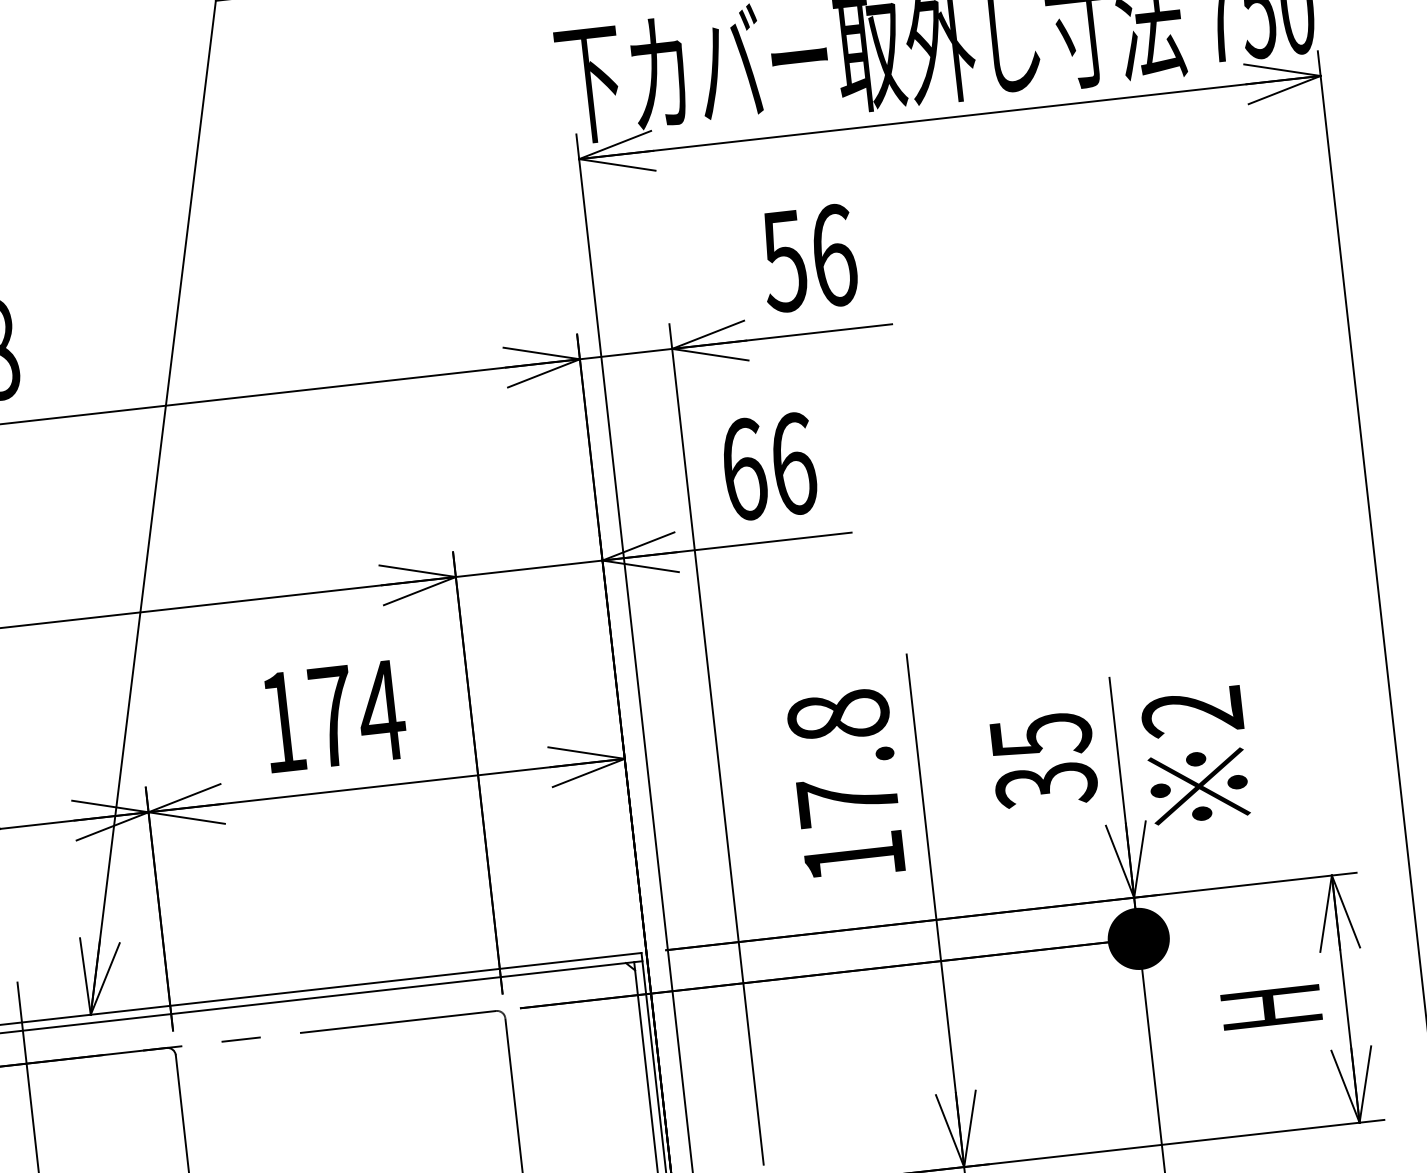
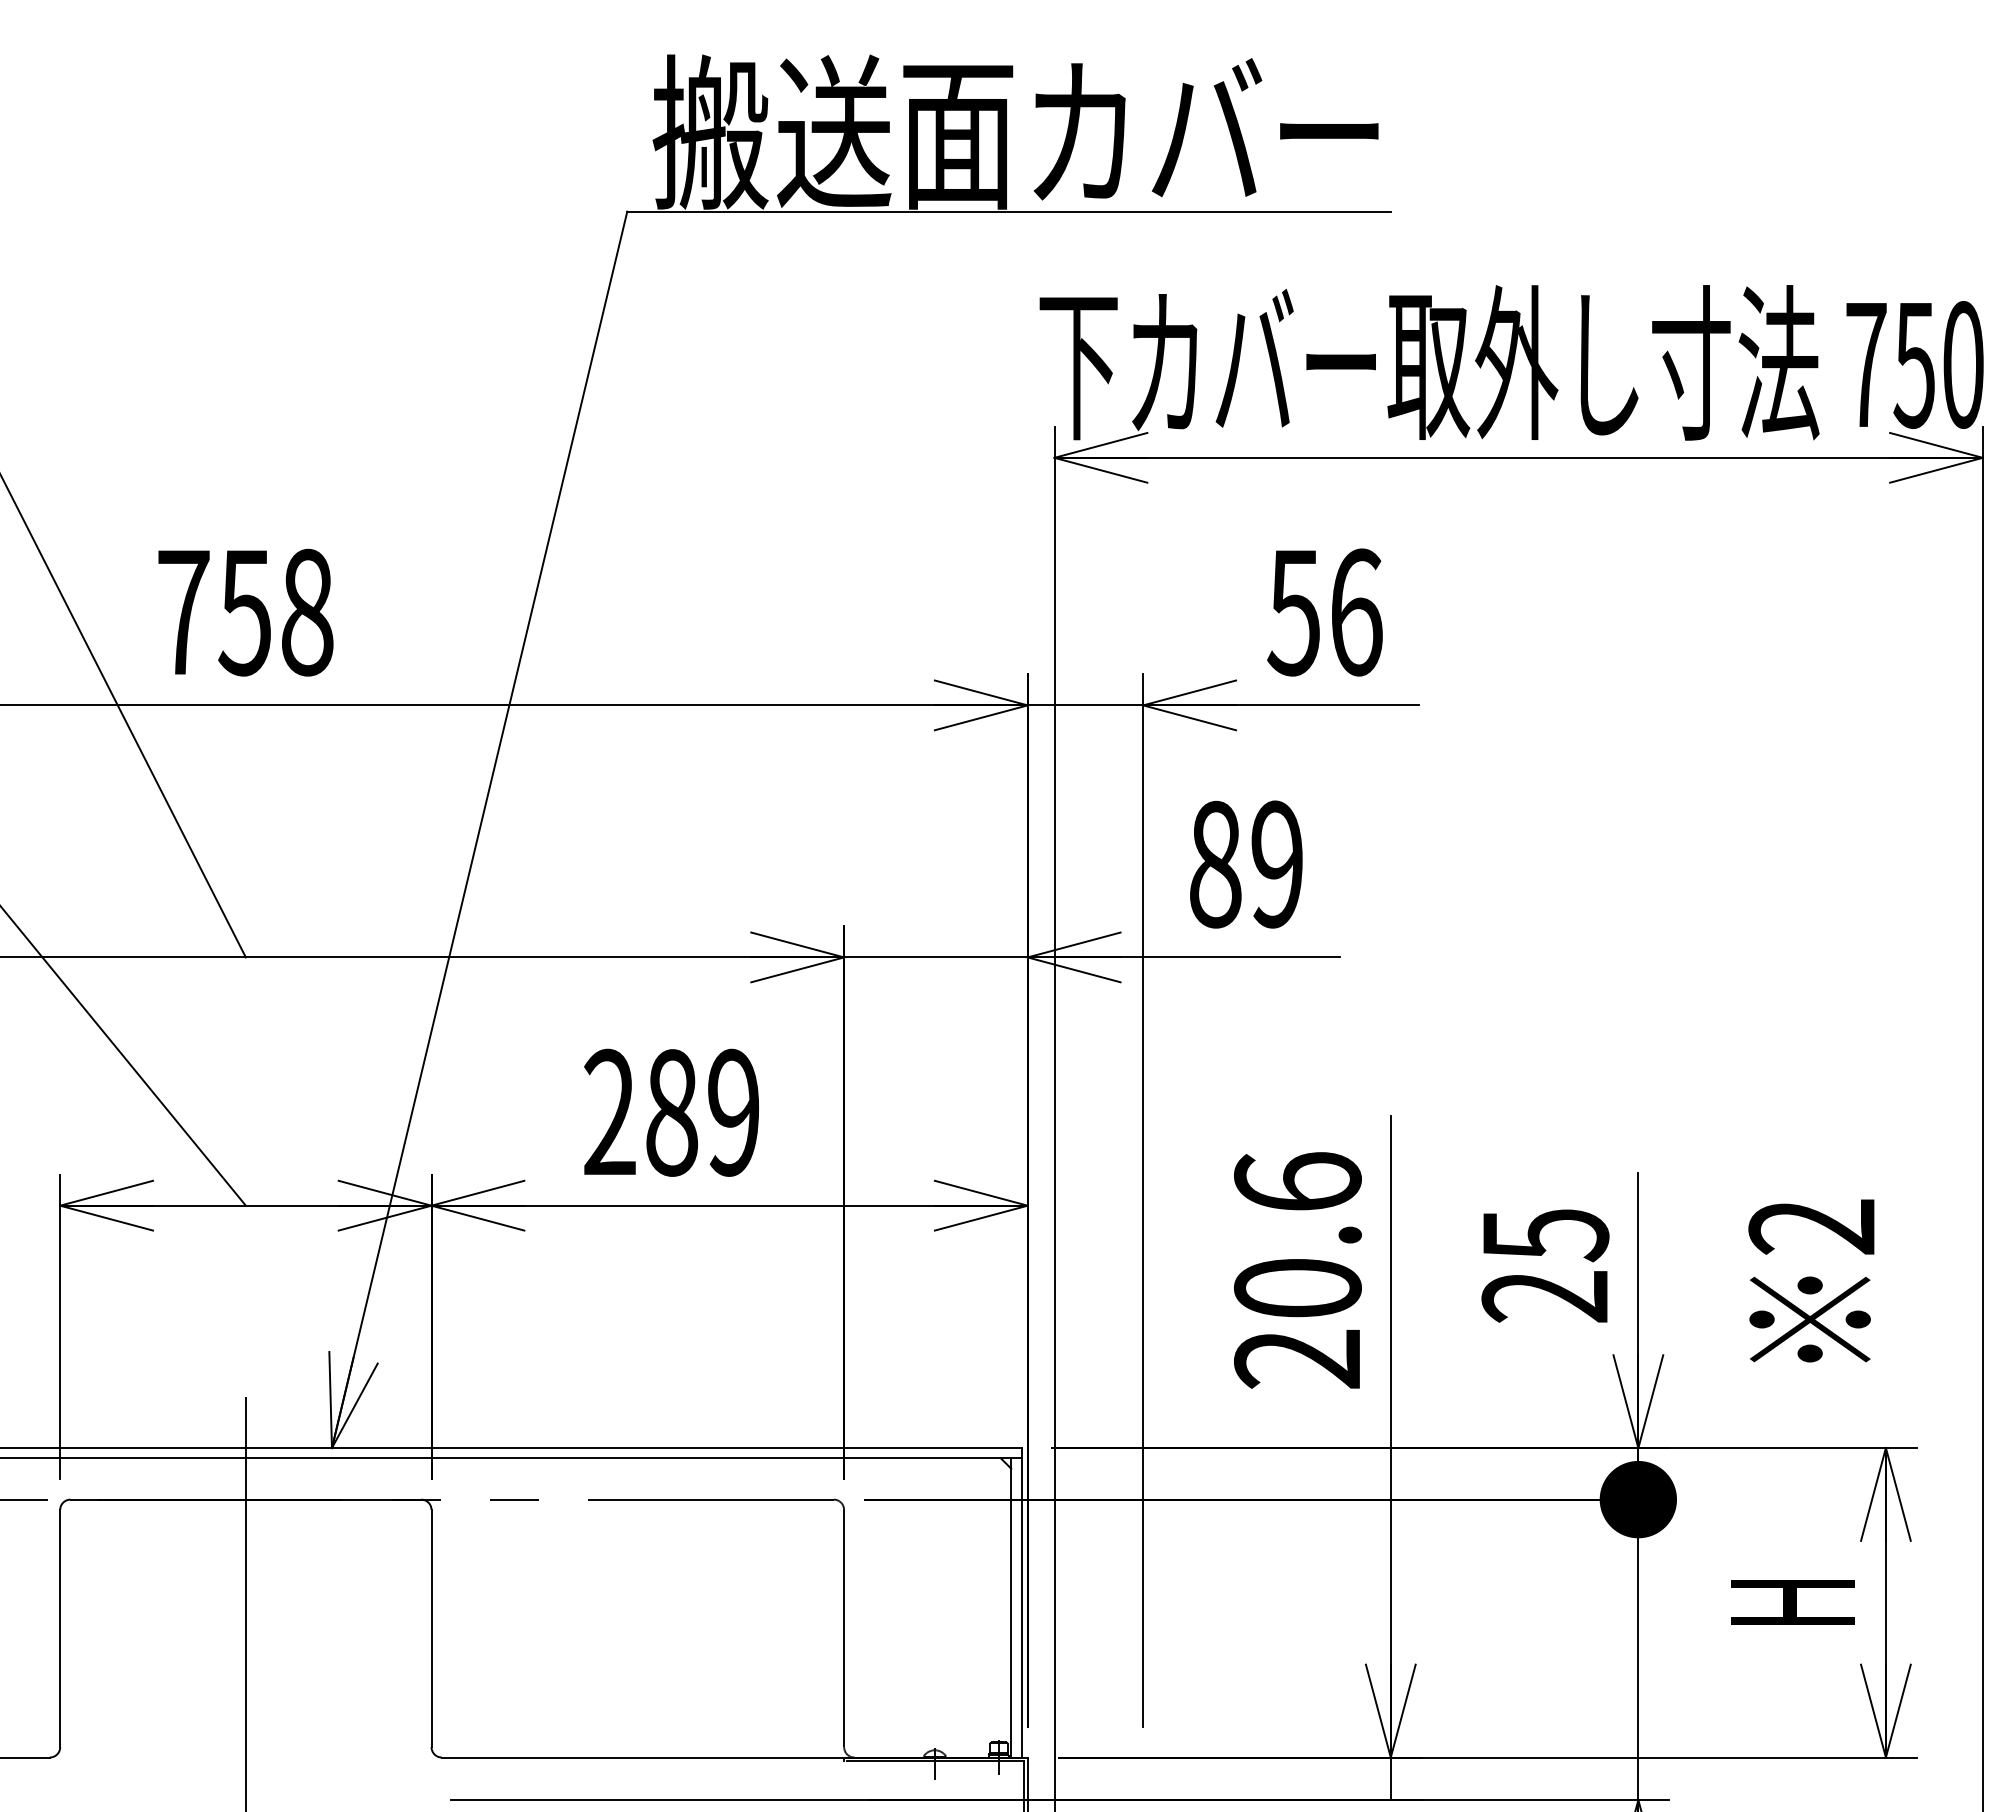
text: (768, 466) -> (1246, 864), 66 -> 89
text: (332, 716) -> (672, 1112), 174 -> 289
text: (1196, 755) -> (1811, 1280), moved
text: (1046, 785) -> (1545, 1297), 35 -> 25
text: (846, 786) -> (1297, 1270), 17.8 -> 20.6

